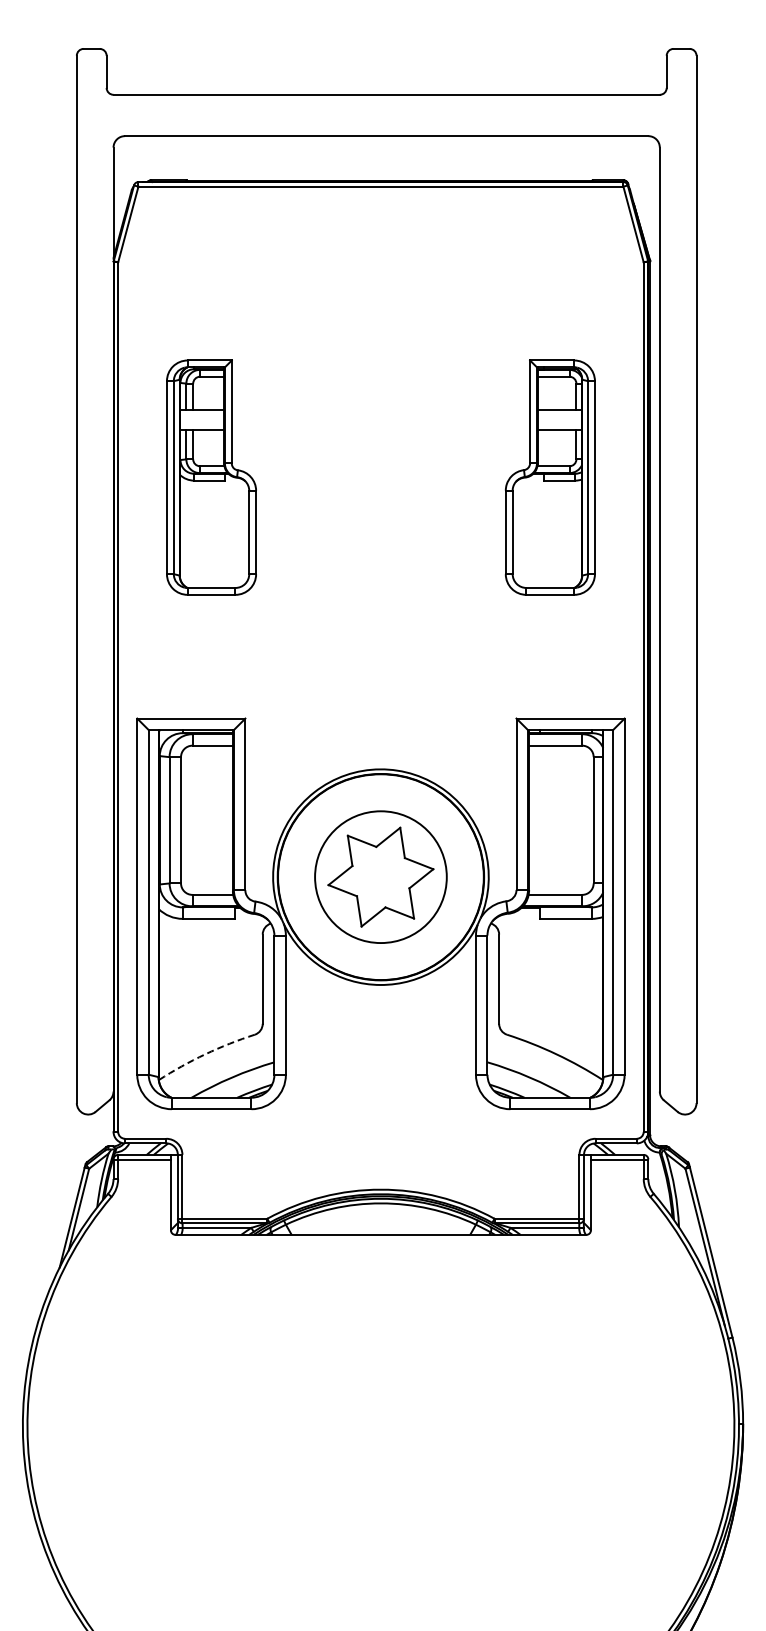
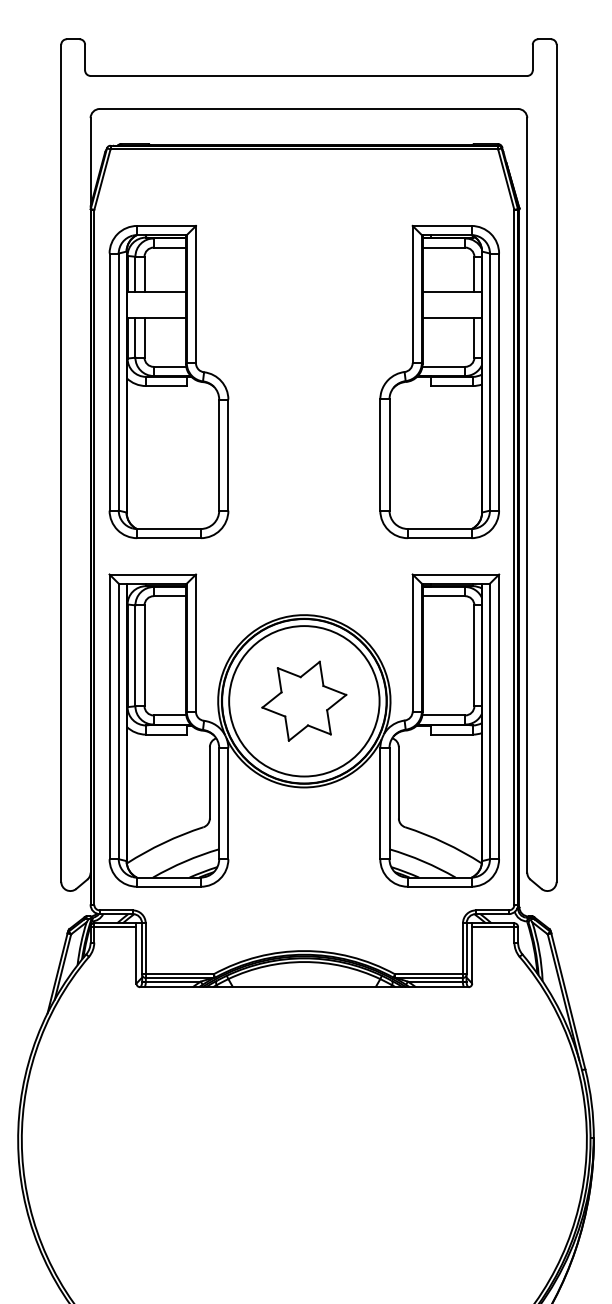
part: (211, 477) -> (168, 381), size x1.67
part: (550, 477) -> (439, 381), size x1.67
circle: (380, 877) -> (304, 701), size x1.43
arc: (205, 1054) -> (164, 843), dashed -> solid

